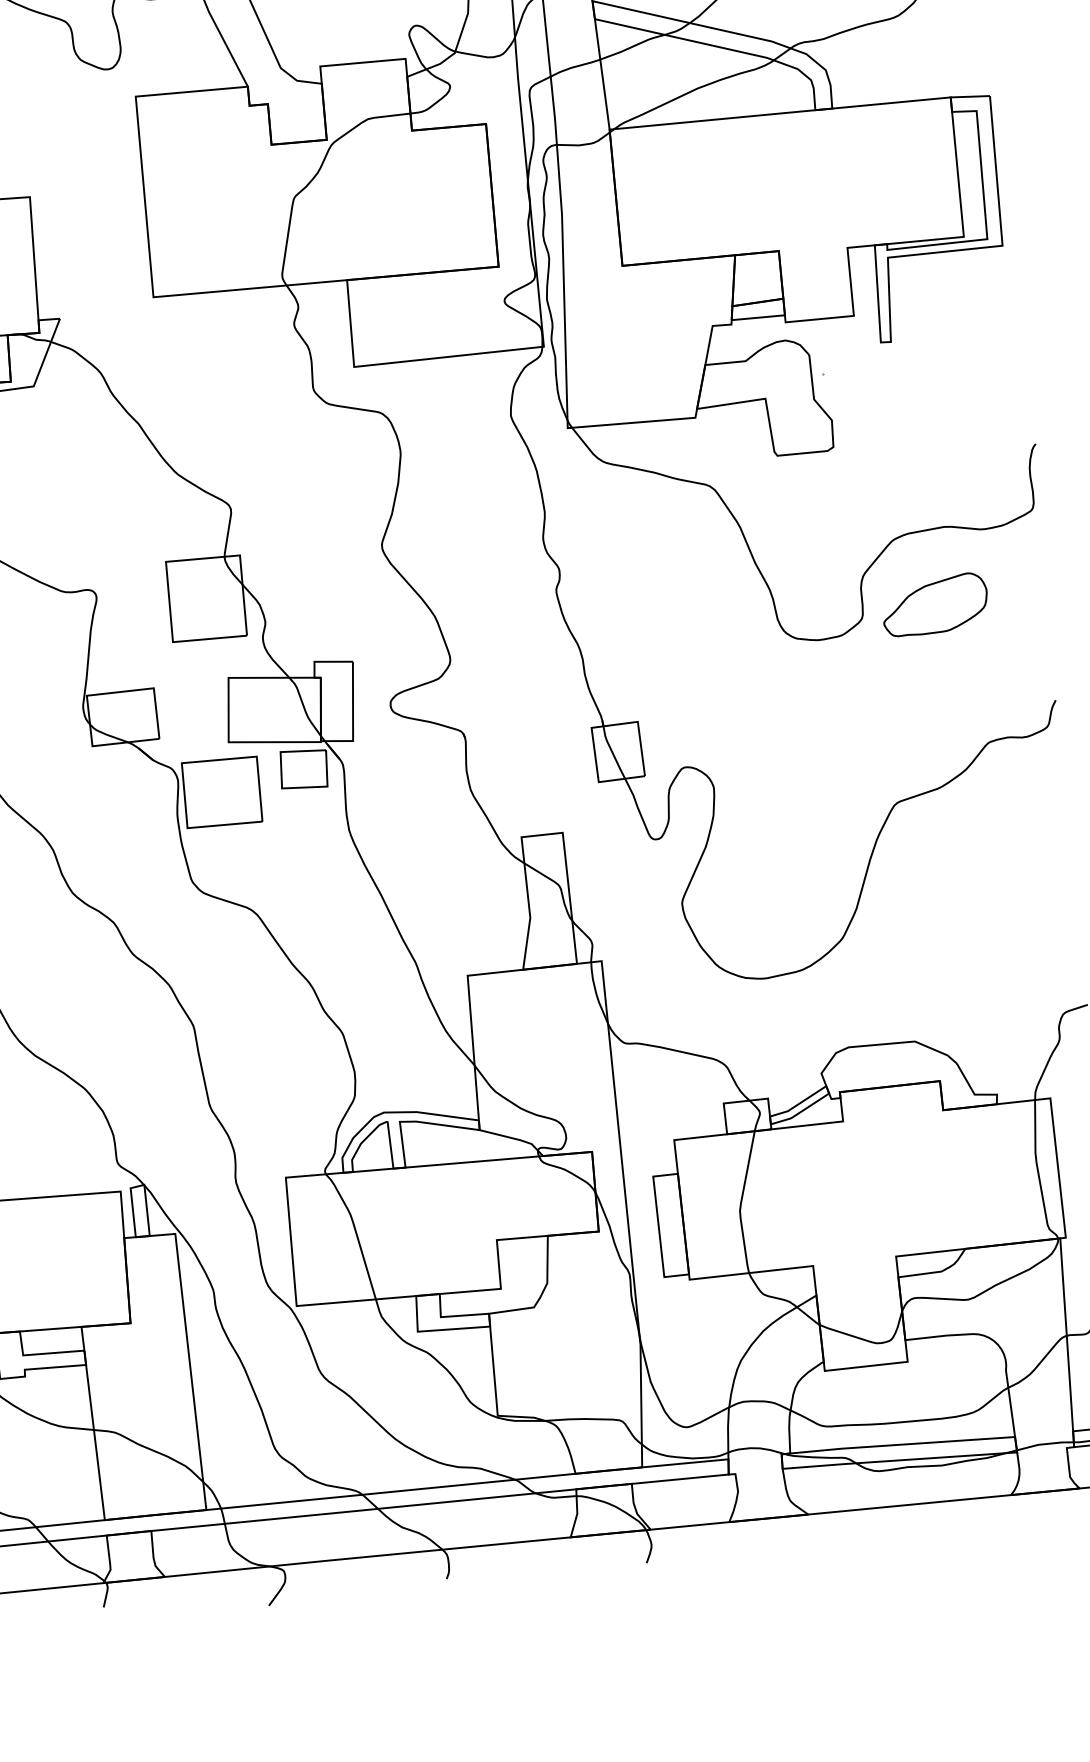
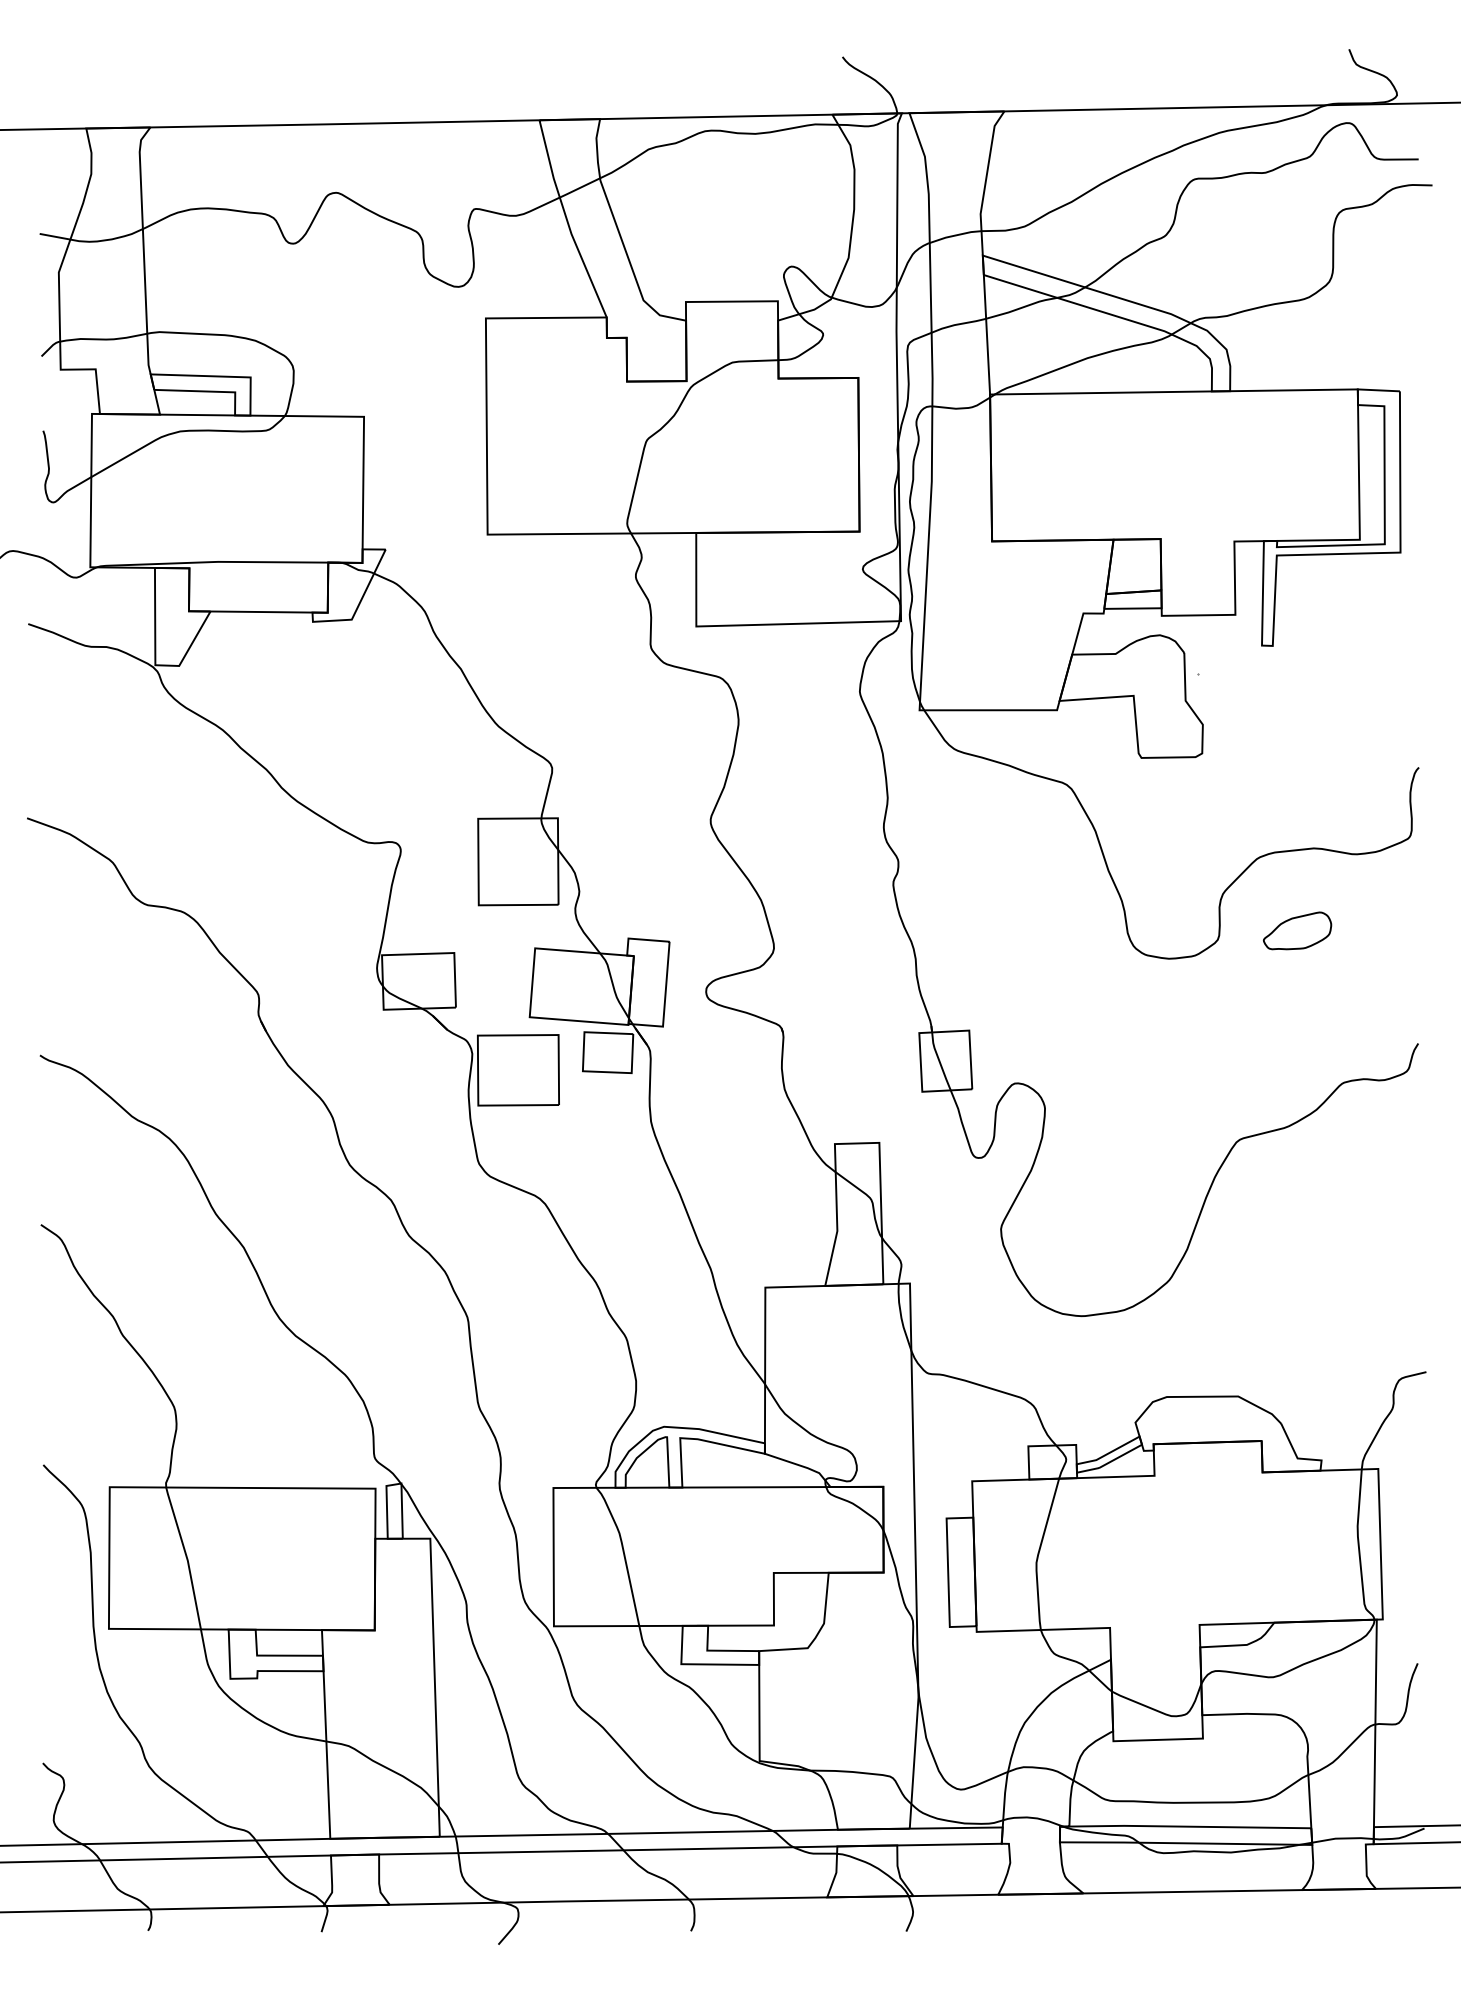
part: (935, 604) -> (1297, 930), size x0.6

